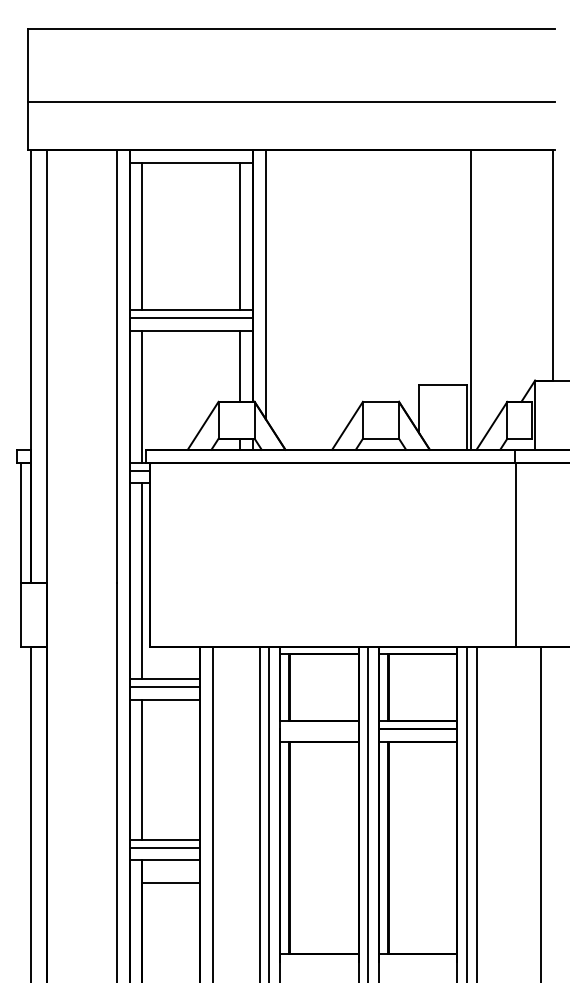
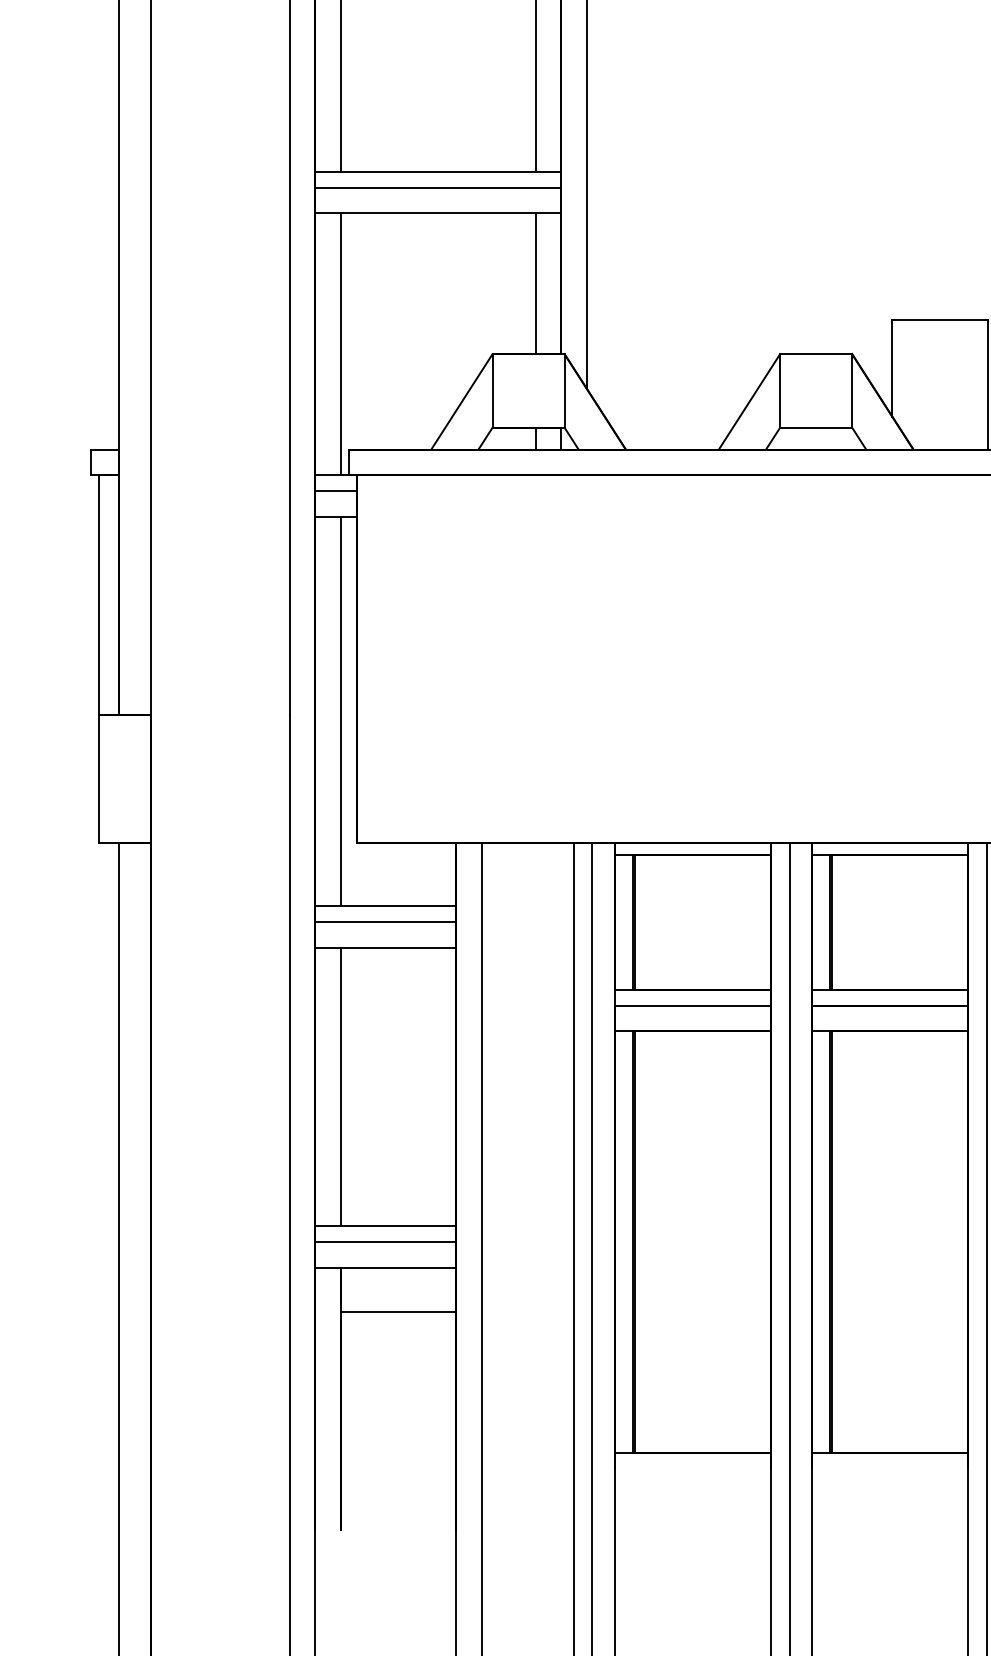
line: (319, 728) -> (693, 1004), added

